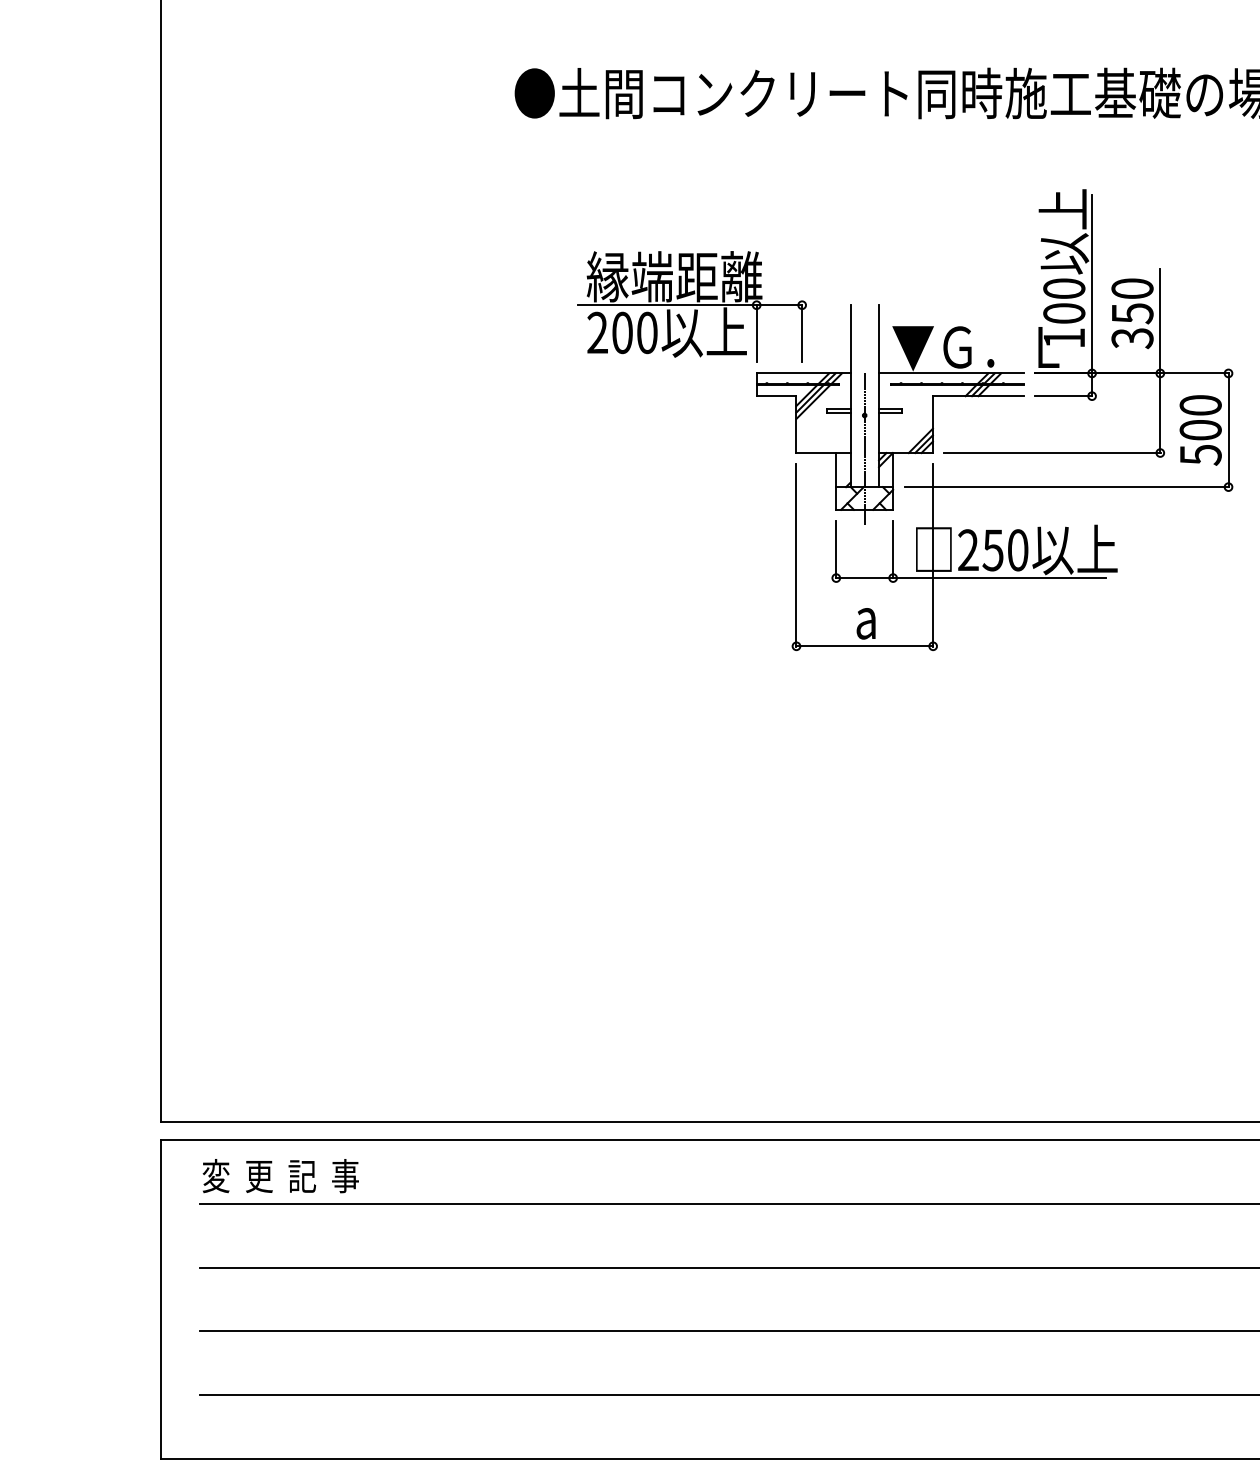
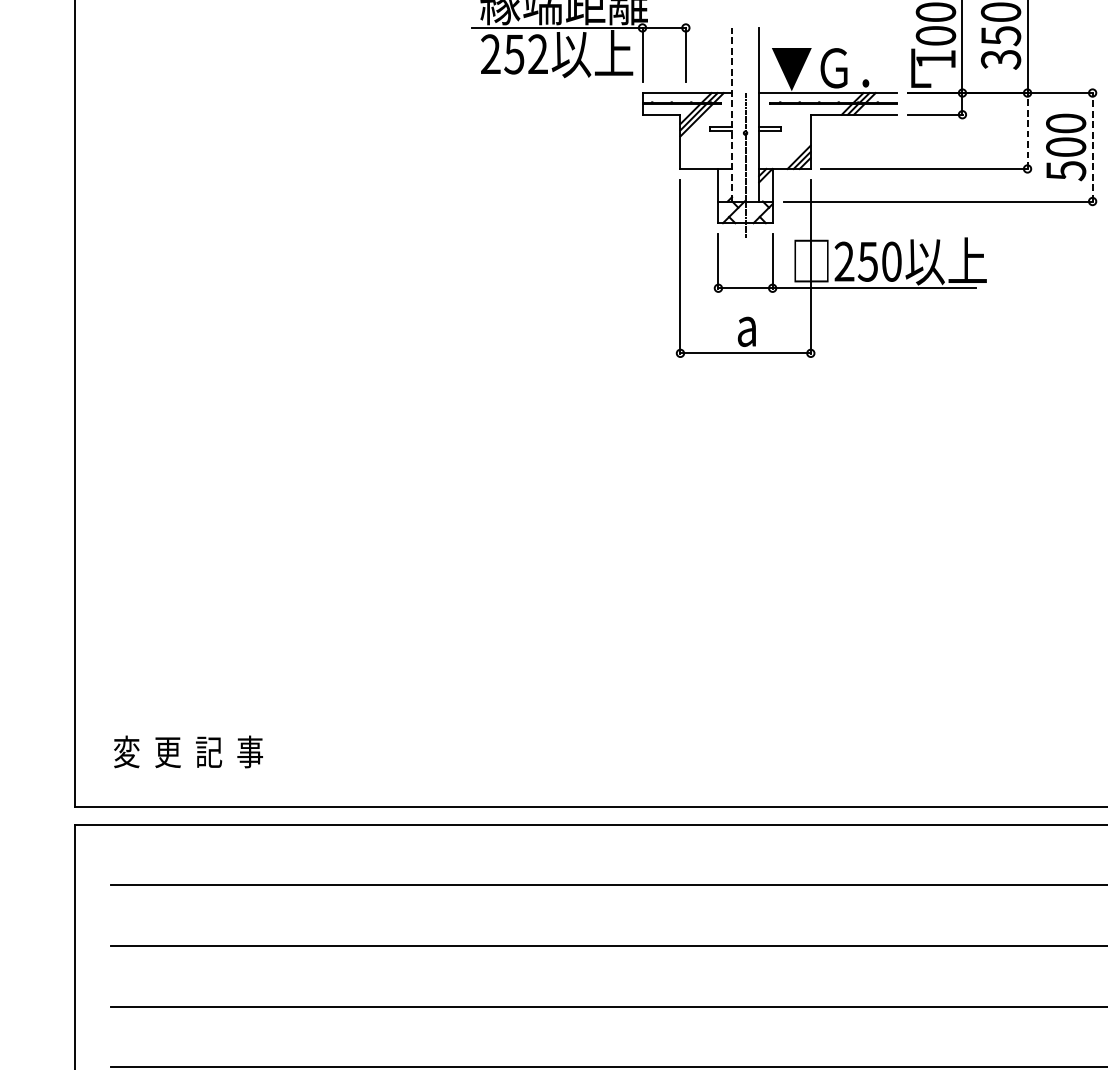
text: (634, 332) -> (525, 53), 200 -> 252
line: (850, 396) -> (731, 115), solid -> dashed
line: (1160, 413) -> (1027, 131), solid -> dashed
line: (1228, 430) -> (1092, 147), solid -> dashed
text: (280, 1176) -> (188, 752), moved

